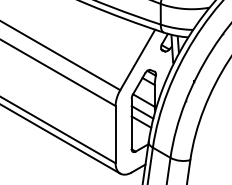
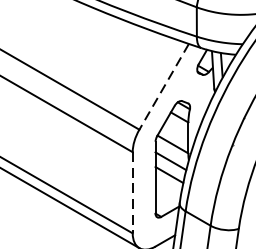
line: (137, 59) -> (163, 86), solid -> dashed
line: (115, 134) -> (132, 192), solid -> dashed

